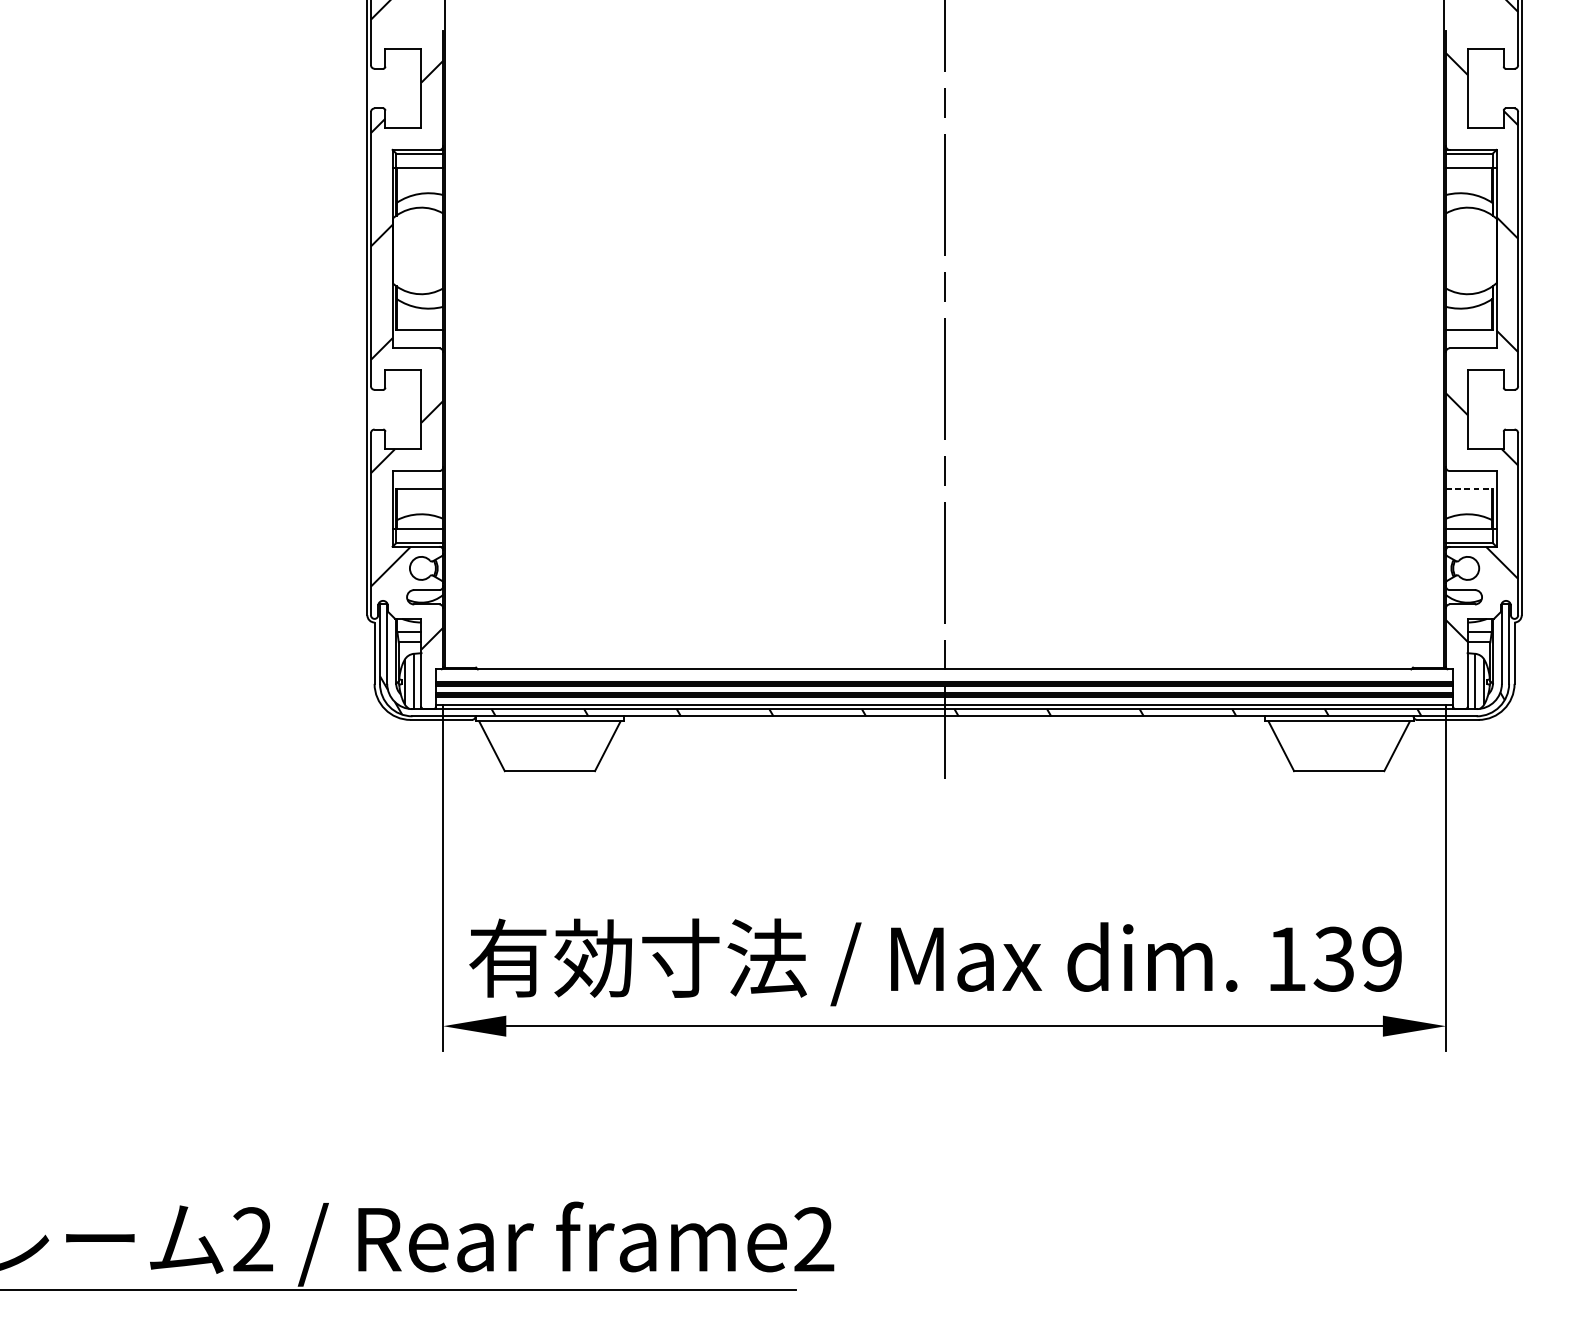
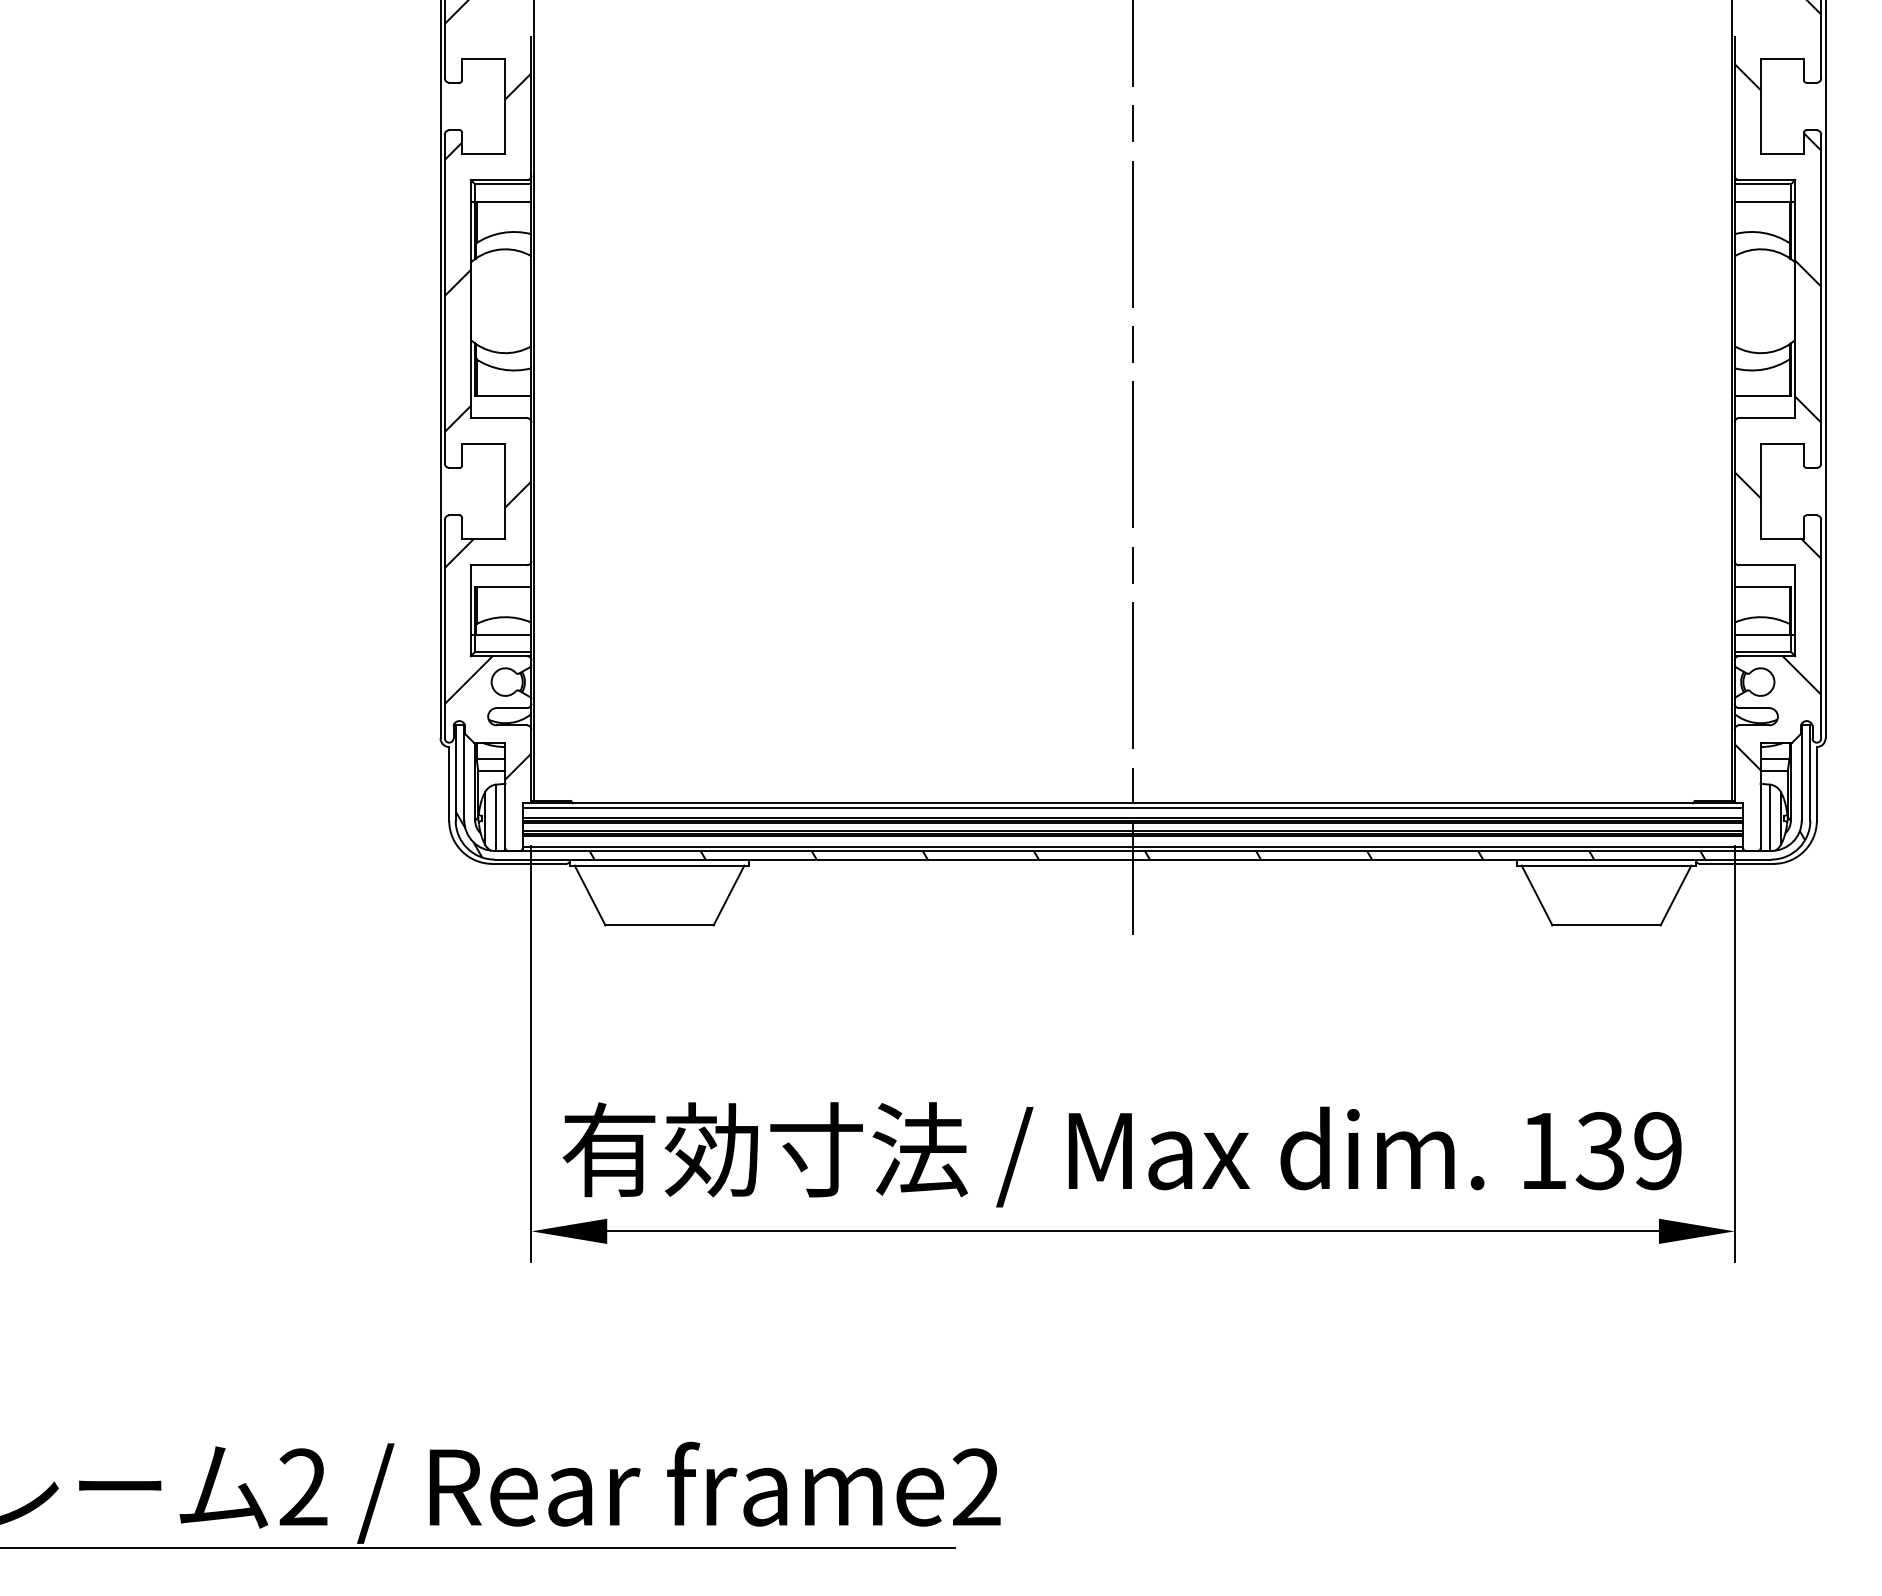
line: (1470, 488) -> (1763, 586), dashed -> solid
line: (944, 672) -> (1132, 807), added

